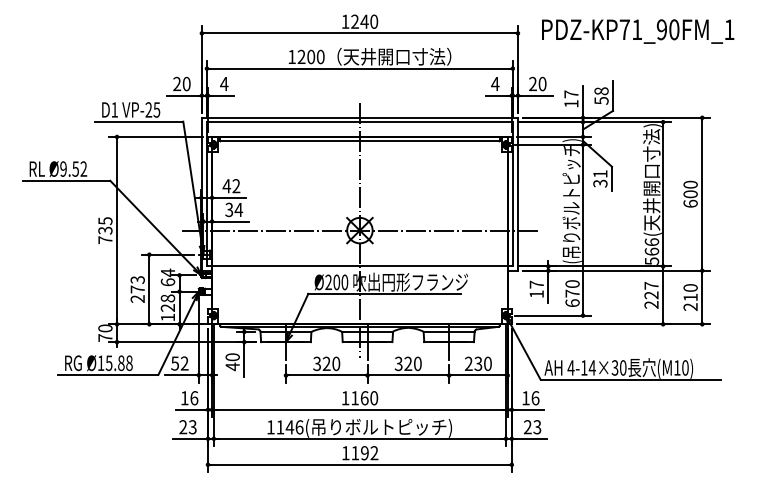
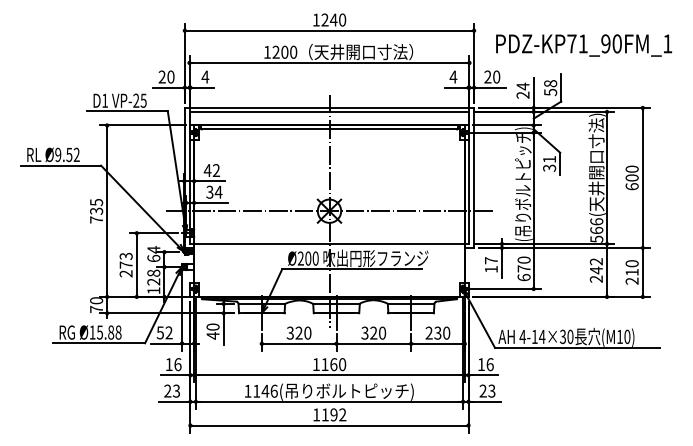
text: (638, 31) -> (584, 45), moved
text: (571, 98) -> (523, 90), 17 -> 24
text: (651, 290) -> (596, 266), 227 -> 242

